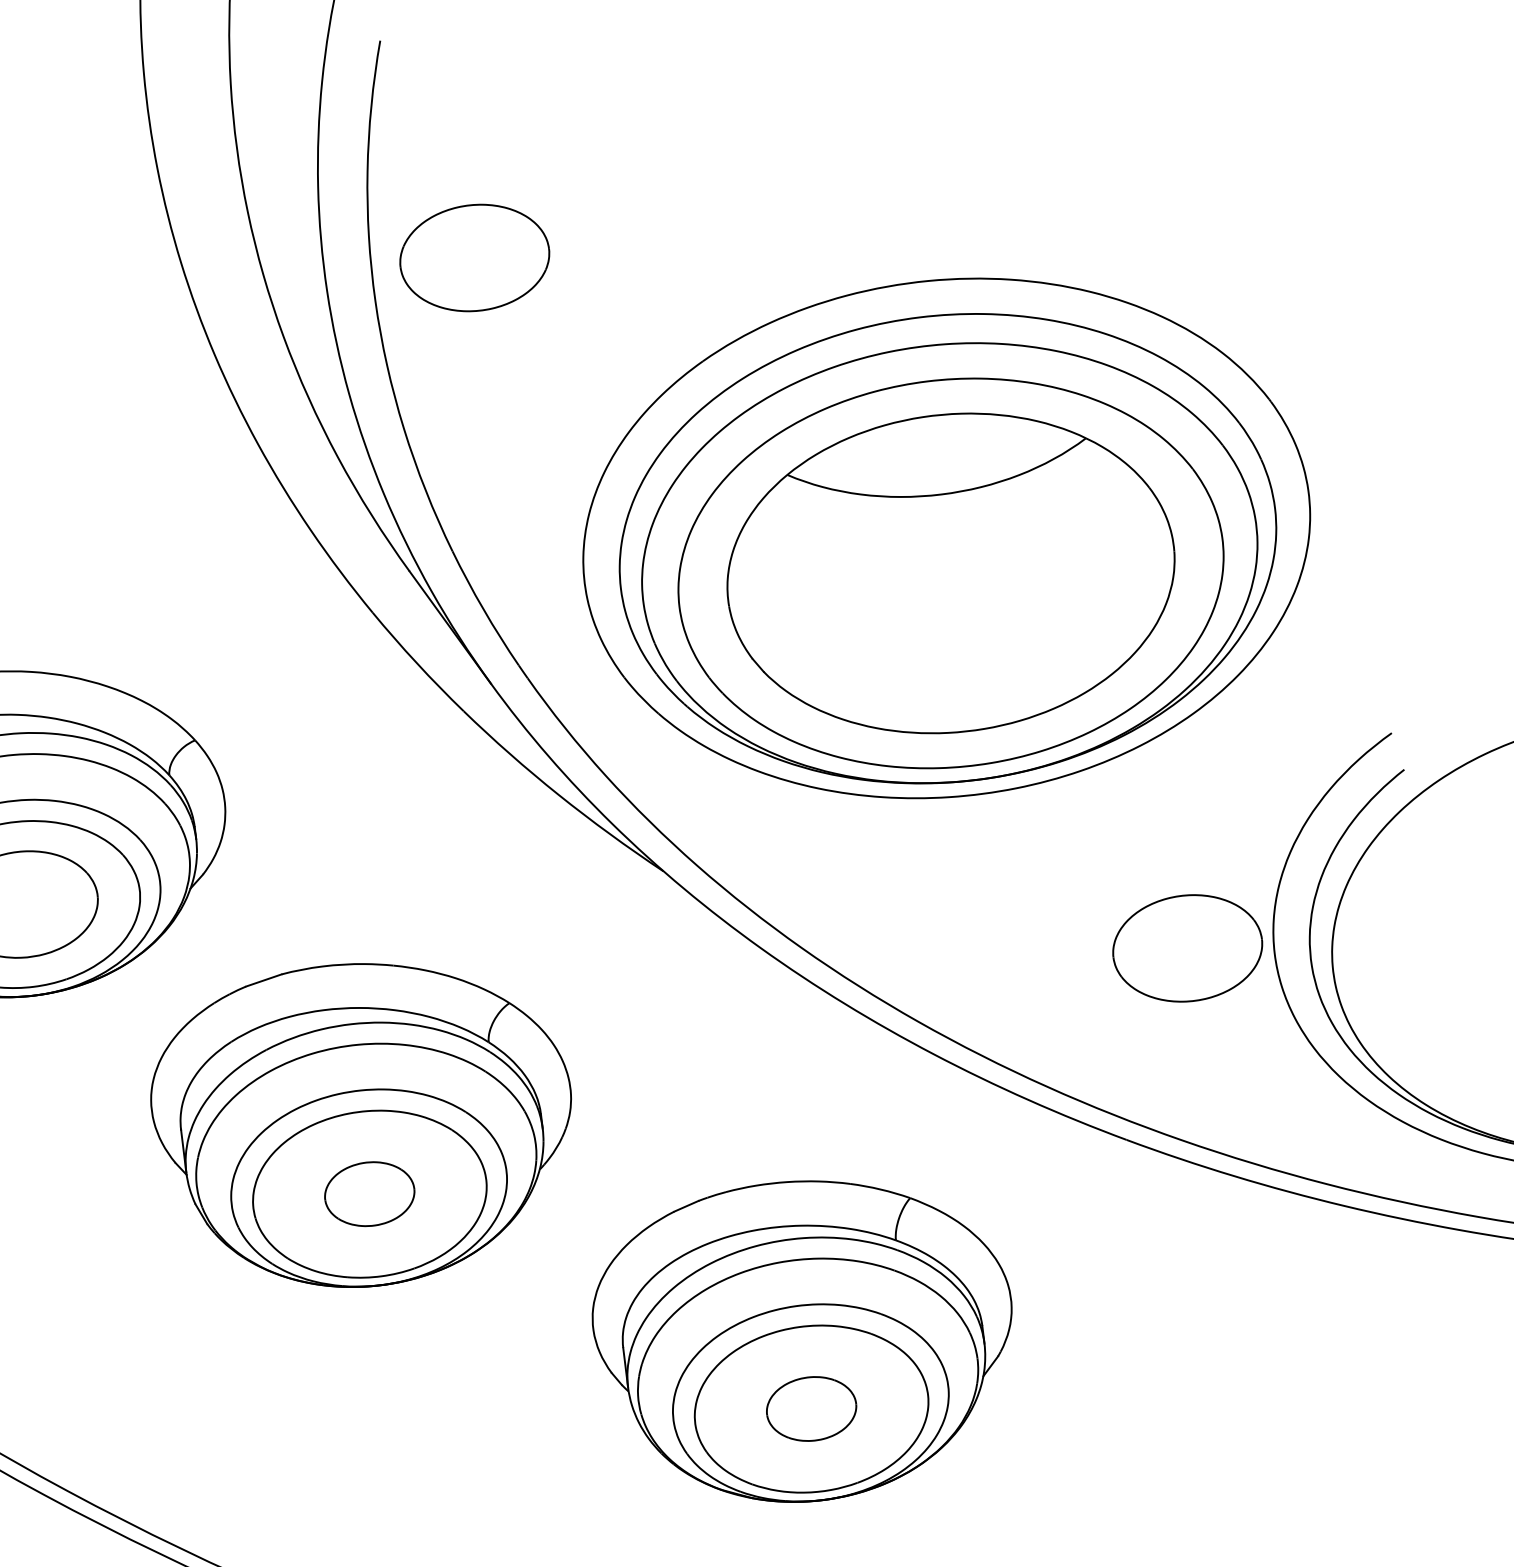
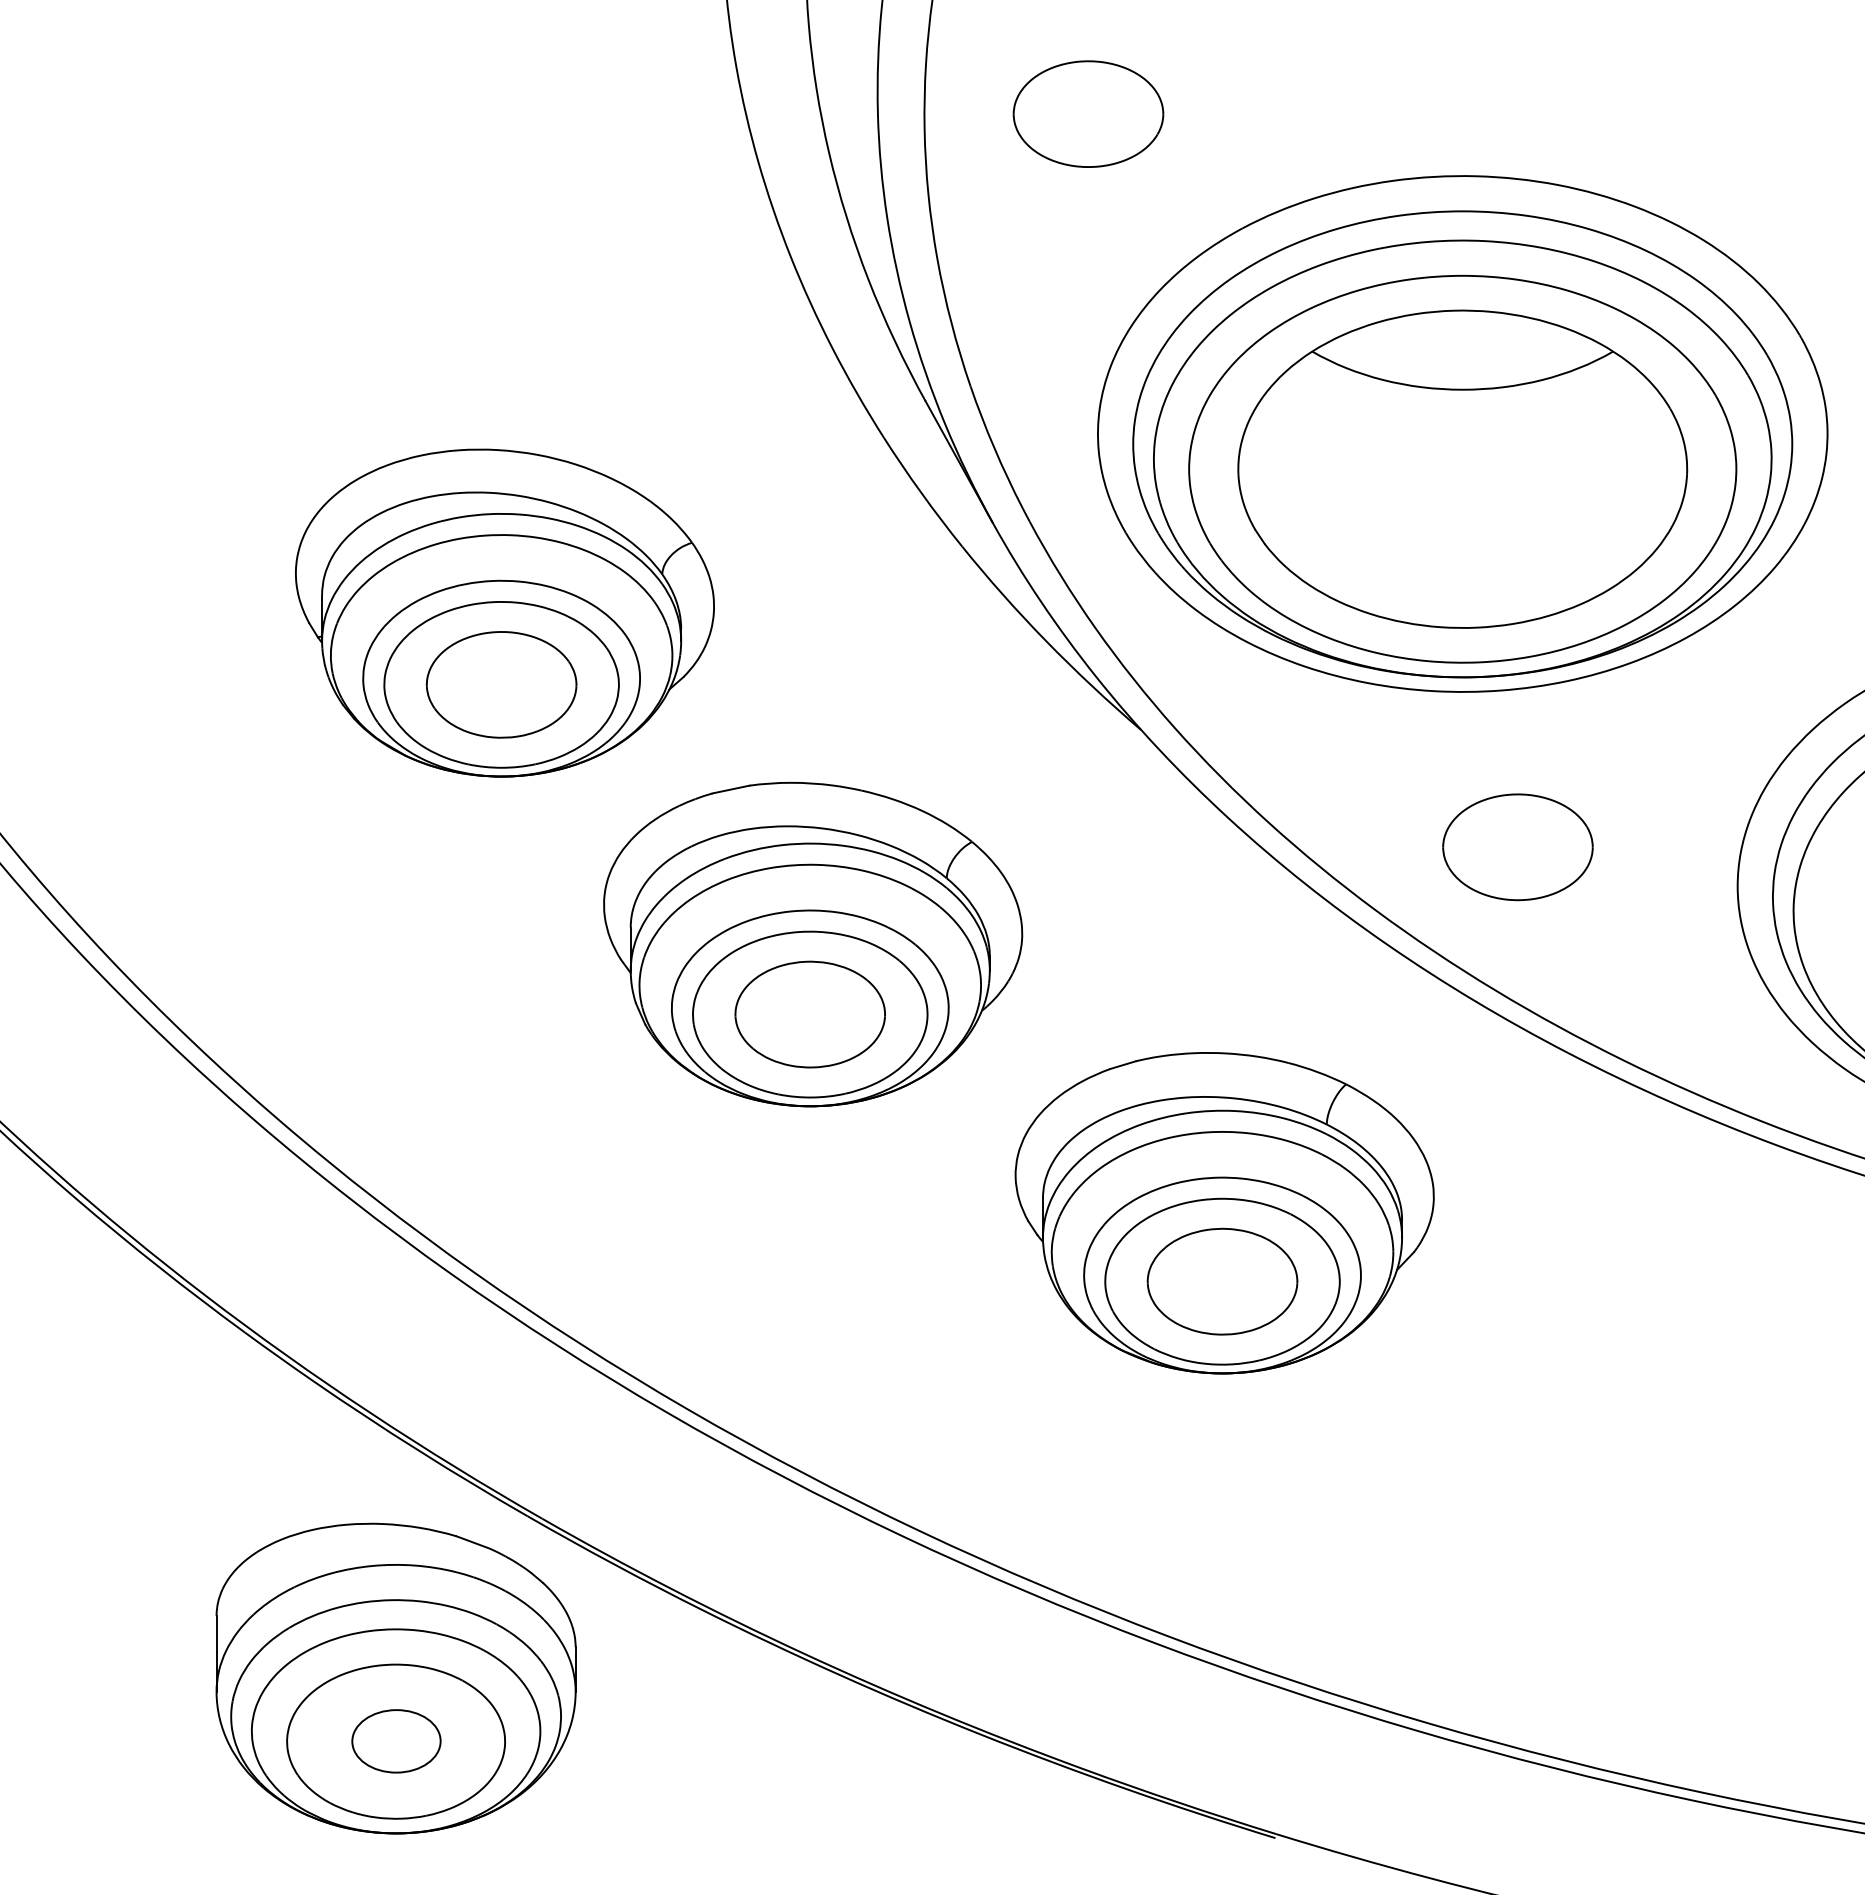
part: (474, 257) -> (1088, 113), moved
part: (1187, 948) -> (1517, 847), moved
part: (369, 1194) -> (809, 1014), size x1.67
part: (811, 1408) -> (1222, 1281), size x1.67

